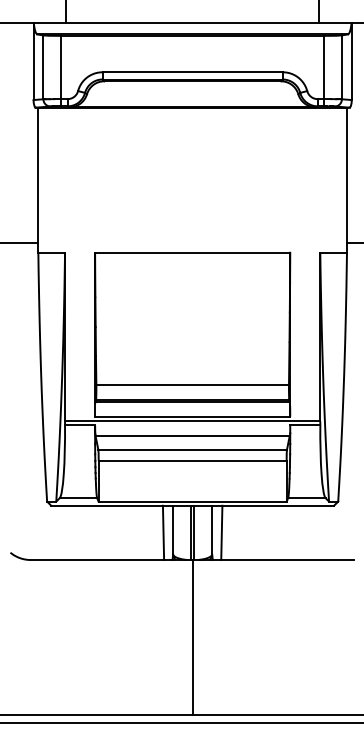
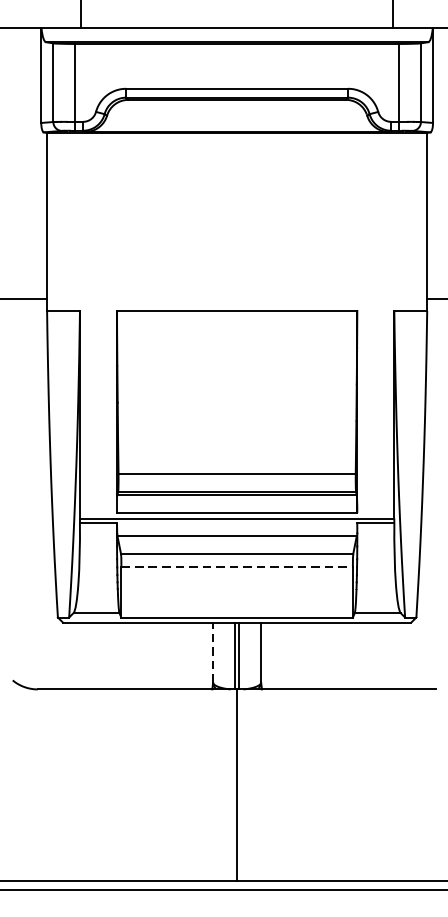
line: (192, 460) -> (236, 566), solid -> dashed
line: (173, 530) -> (213, 653), solid -> dashed
line: (163, 532) -> (201, 655), removed
line: (221, 532) -> (272, 655), removed

